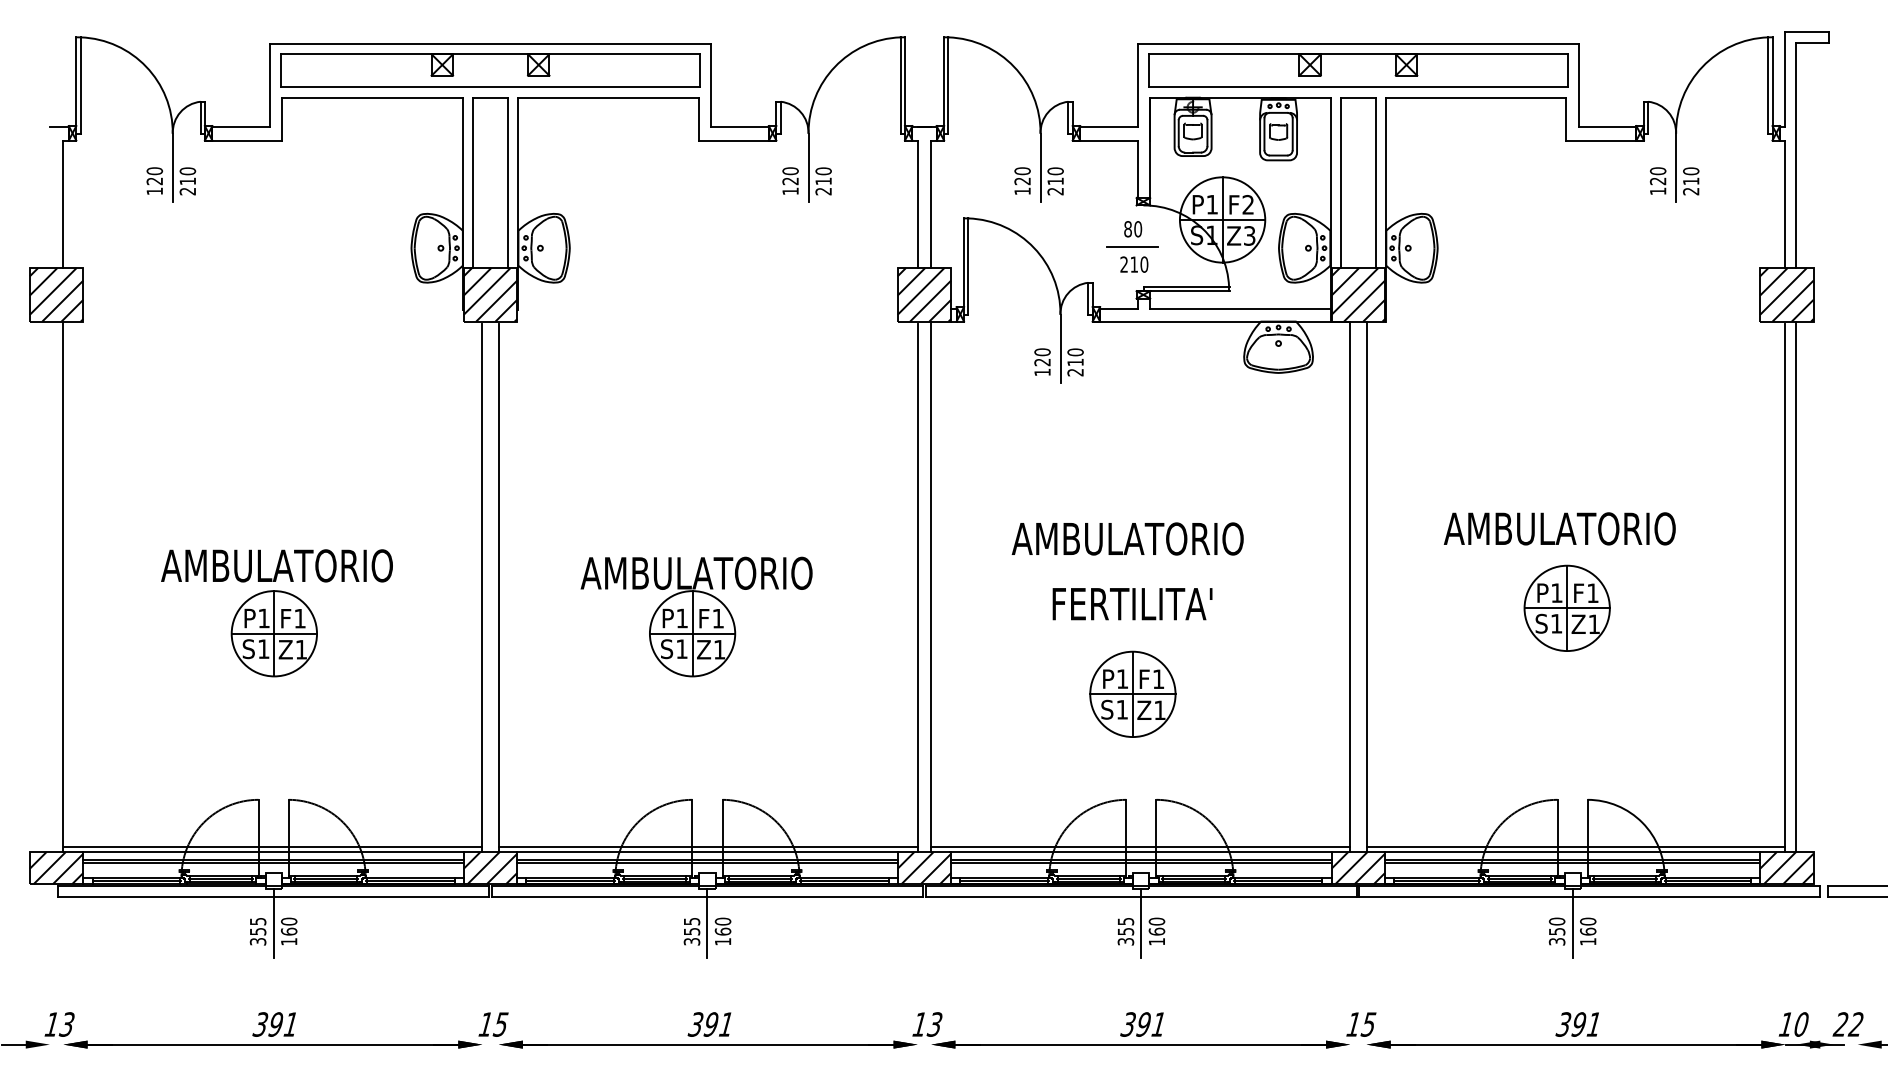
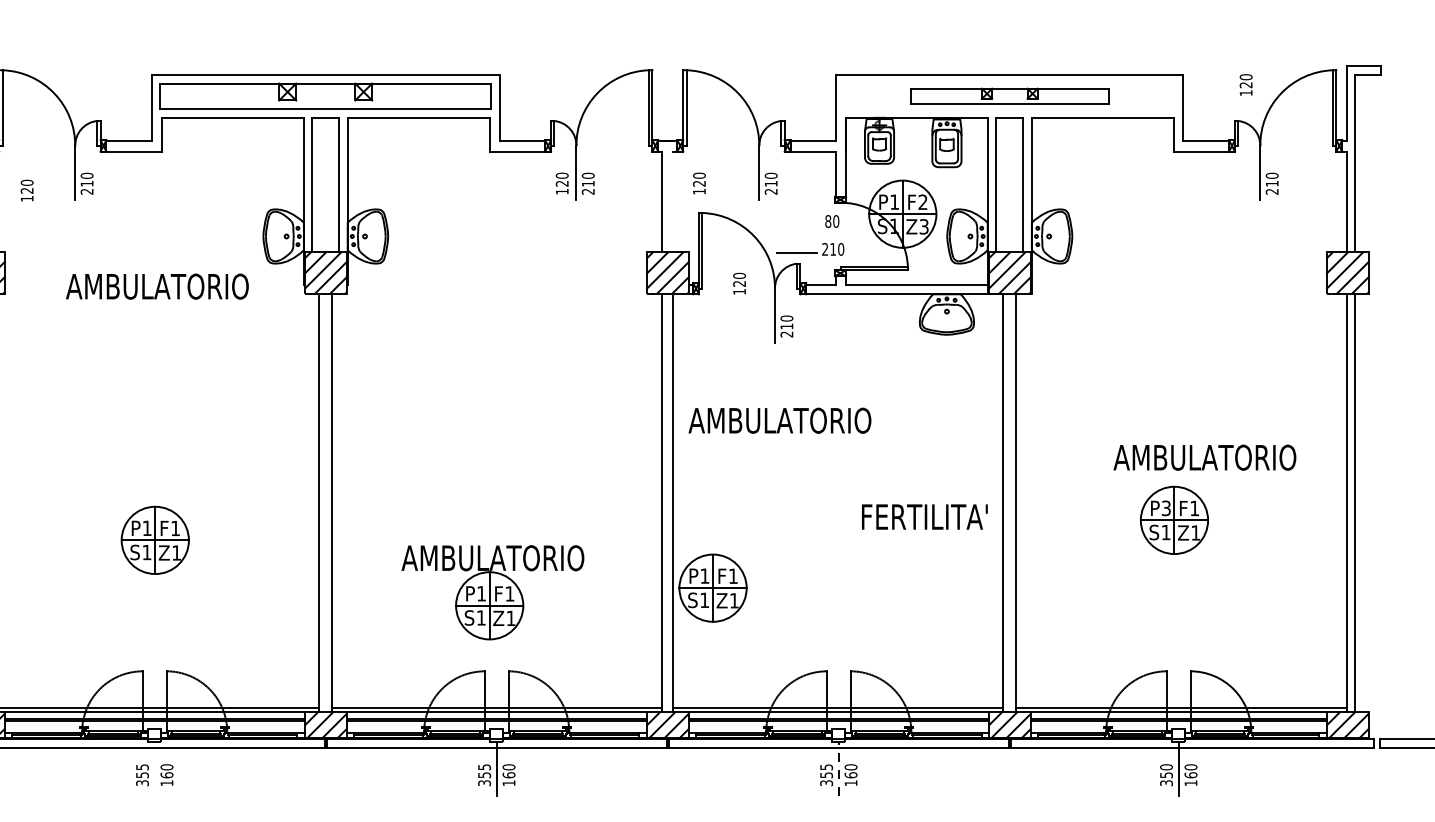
part: (1358, 70) -> (1009, 96), size x0.6
text: (154, 180) -> (26, 190), moved
text: (1022, 180) -> (699, 183), moved
text: (1657, 180) -> (1245, 84), moved
line: (931, 204) -> (673, 202), removed
line: (1132, 246) -> (796, 252), moved
text: (1042, 361) -> (739, 283), moved
text: (1559, 528) -> (1204, 457), moved
text: (1127, 538) -> (779, 420), moved
text: (276, 565) -> (156, 286), moved
text: (1556, 593) -> (1166, 508), P1 -> P3
text: (1132, 604) -> (924, 517), moved
part: (696, 616) -> (492, 592), moved
part: (1132, 693) -> (712, 587), moved
line: (273, 922) -> (154, 768), removed
line: (1141, 922) -> (838, 768), solid -> dashed

